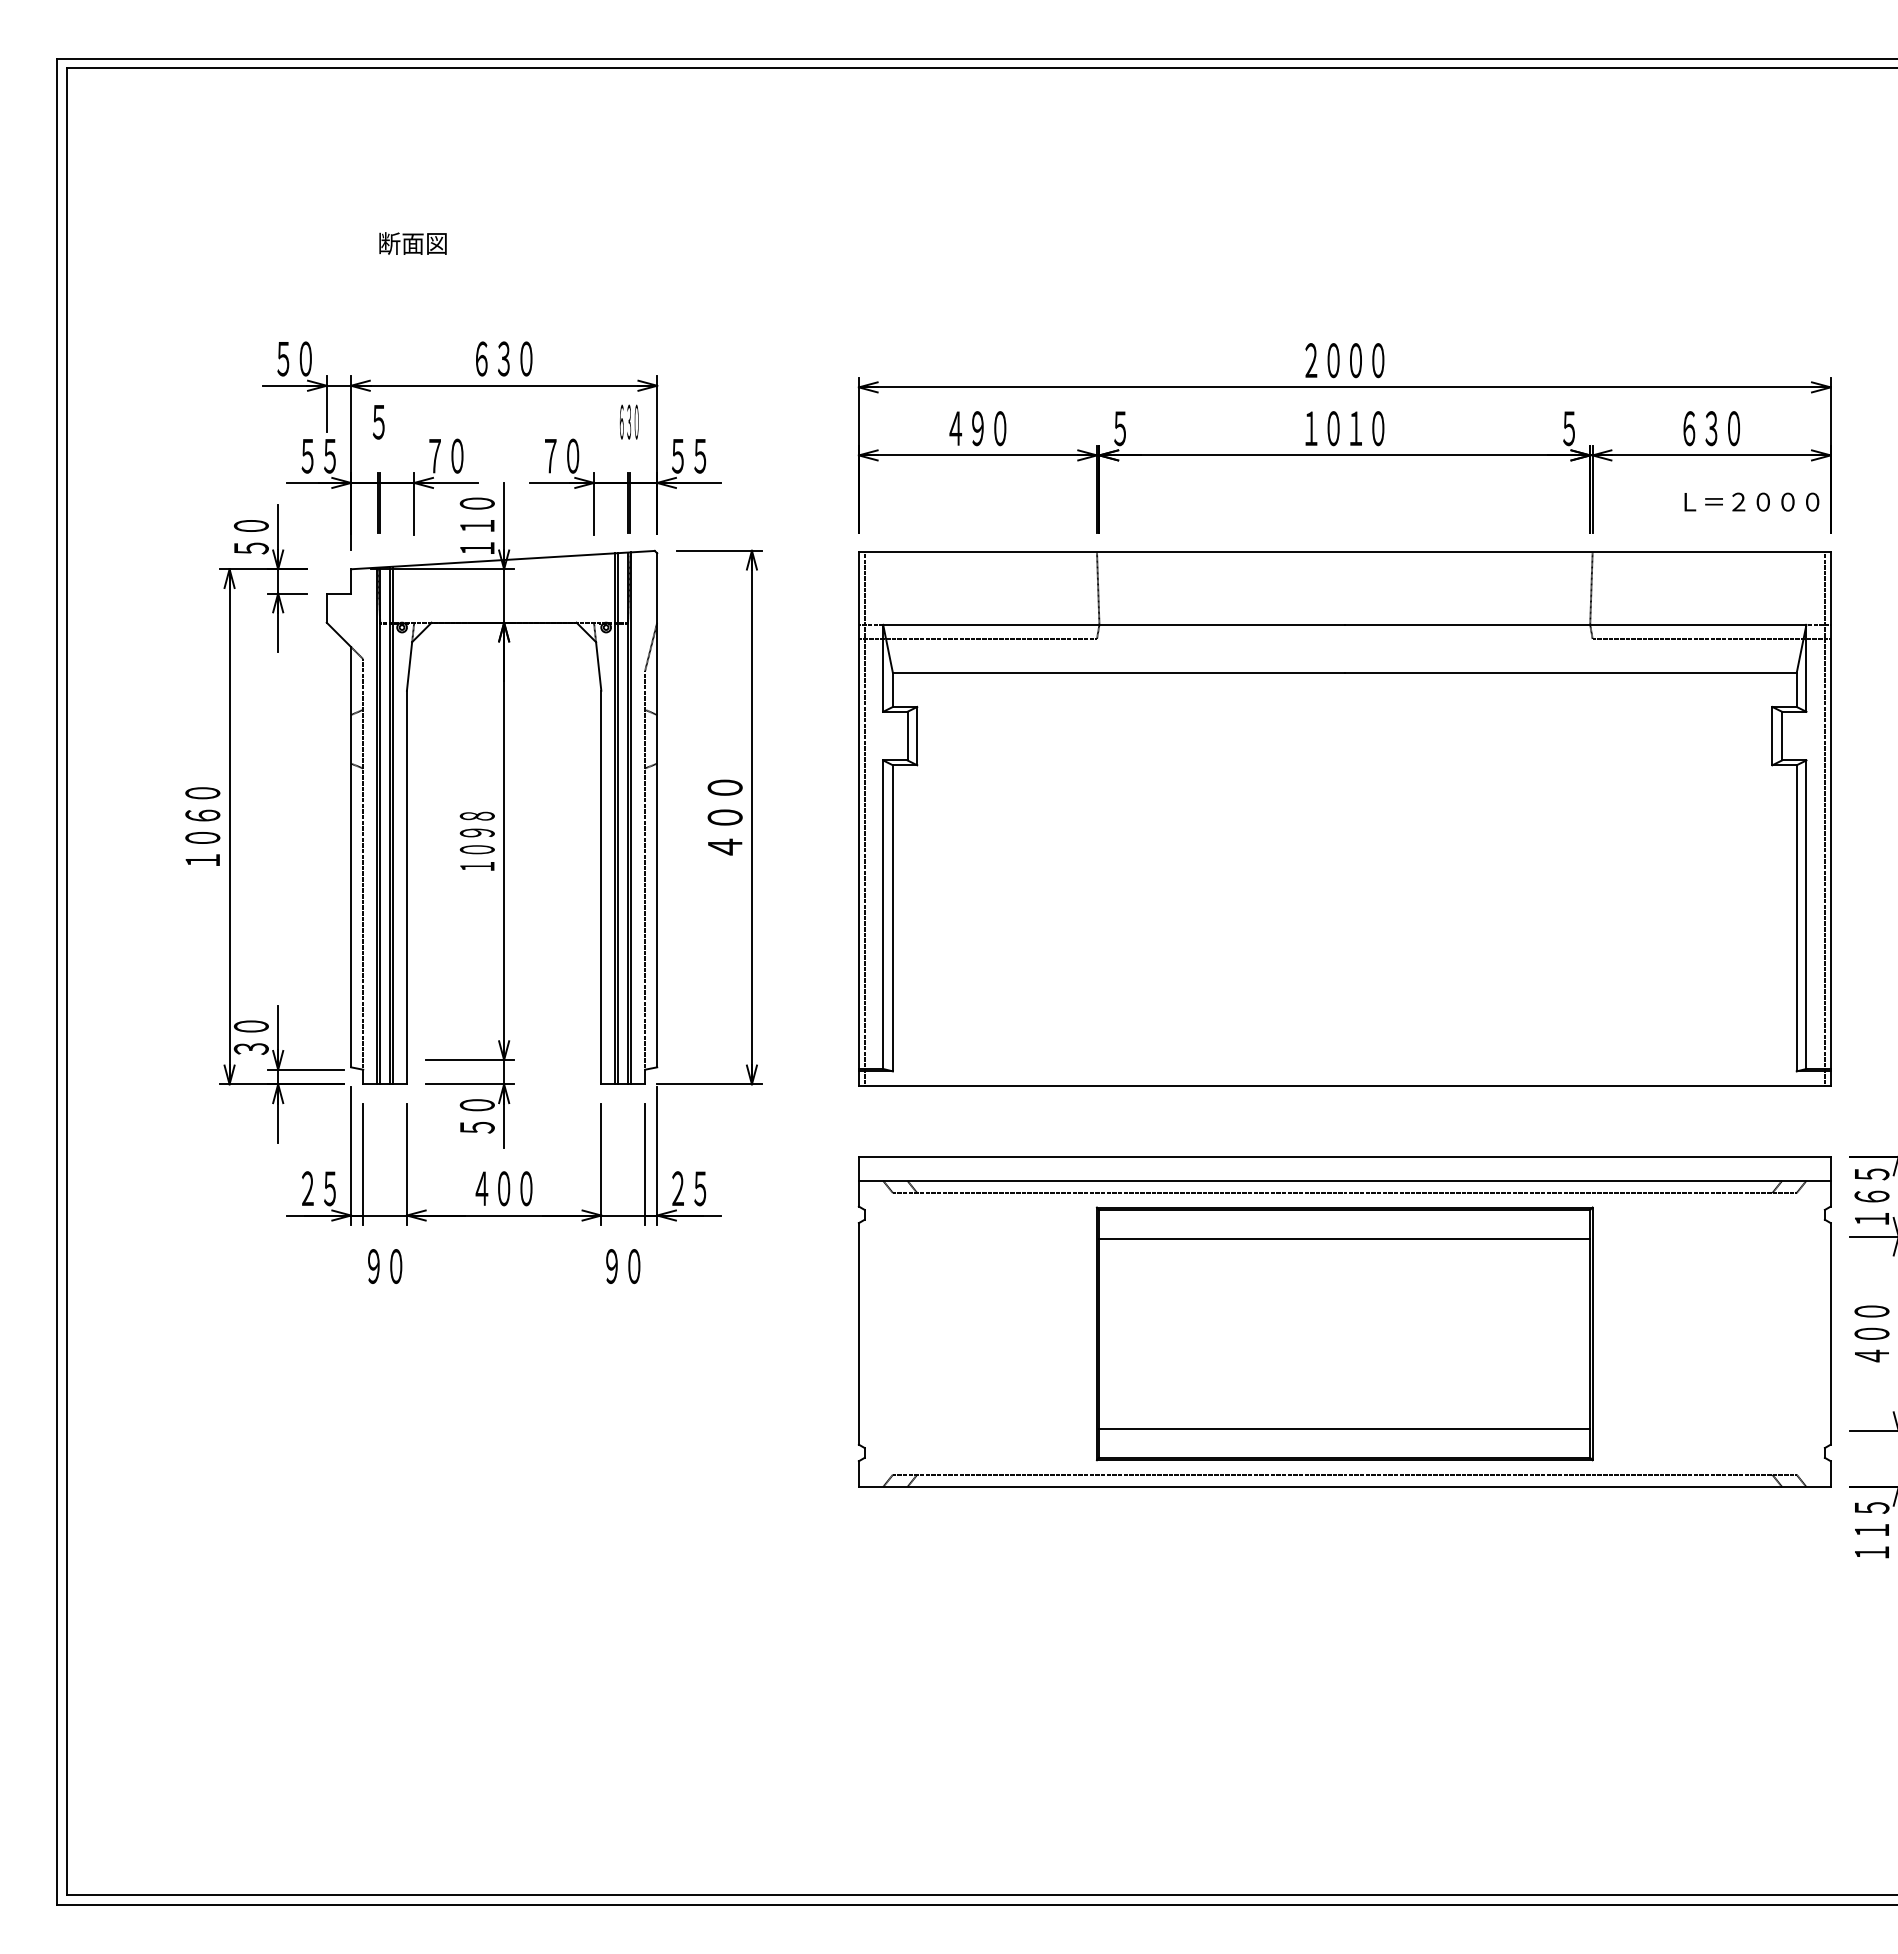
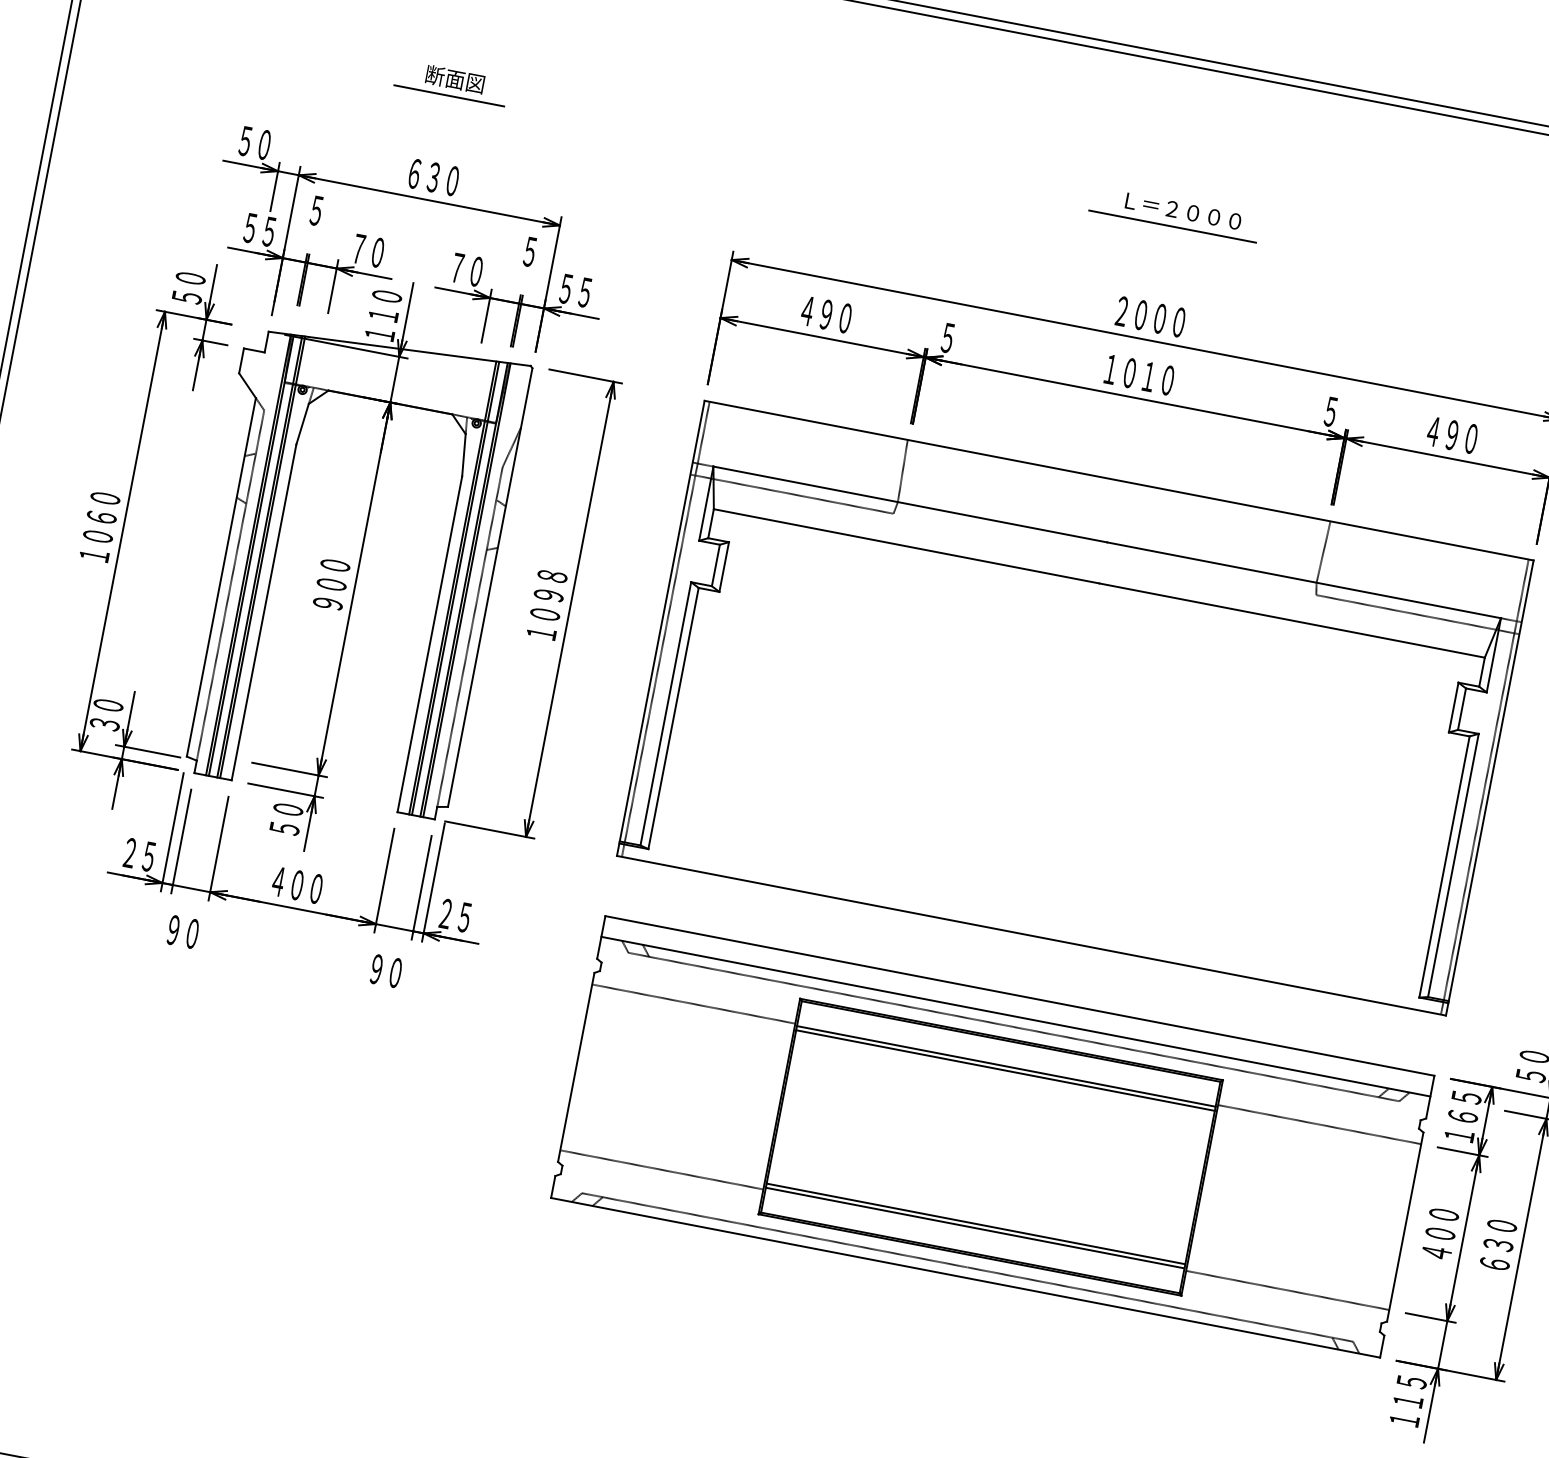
text: (412, 243) -> (454, 79), moved
line: (1349, 253) -> (1172, 226), added
line: (503, 263) -> (448, 95), added
text: (628, 421) -> (529, 251), ６３０ -> ５
text: (1700, 428) -> (1442, 433), ６３０ -> ４９０
text: (1751, 501) -> (1183, 210), moved
text: (724, 817) -> (546, 604), ４００ -> １０９８
text: (476, 840) -> (331, 583), １０９８ -> ９００
line: (977, 1236) -> (693, 1003), added
line: (1711, 1236) -> (1319, 1124), added
line: (1344, 1244) -> (1005, 1070), added
line: (1344, 1423) -> (975, 1223), added
line: (977, 1431) -> (661, 1170), added
line: (1711, 1431) -> (1287, 1290), added

